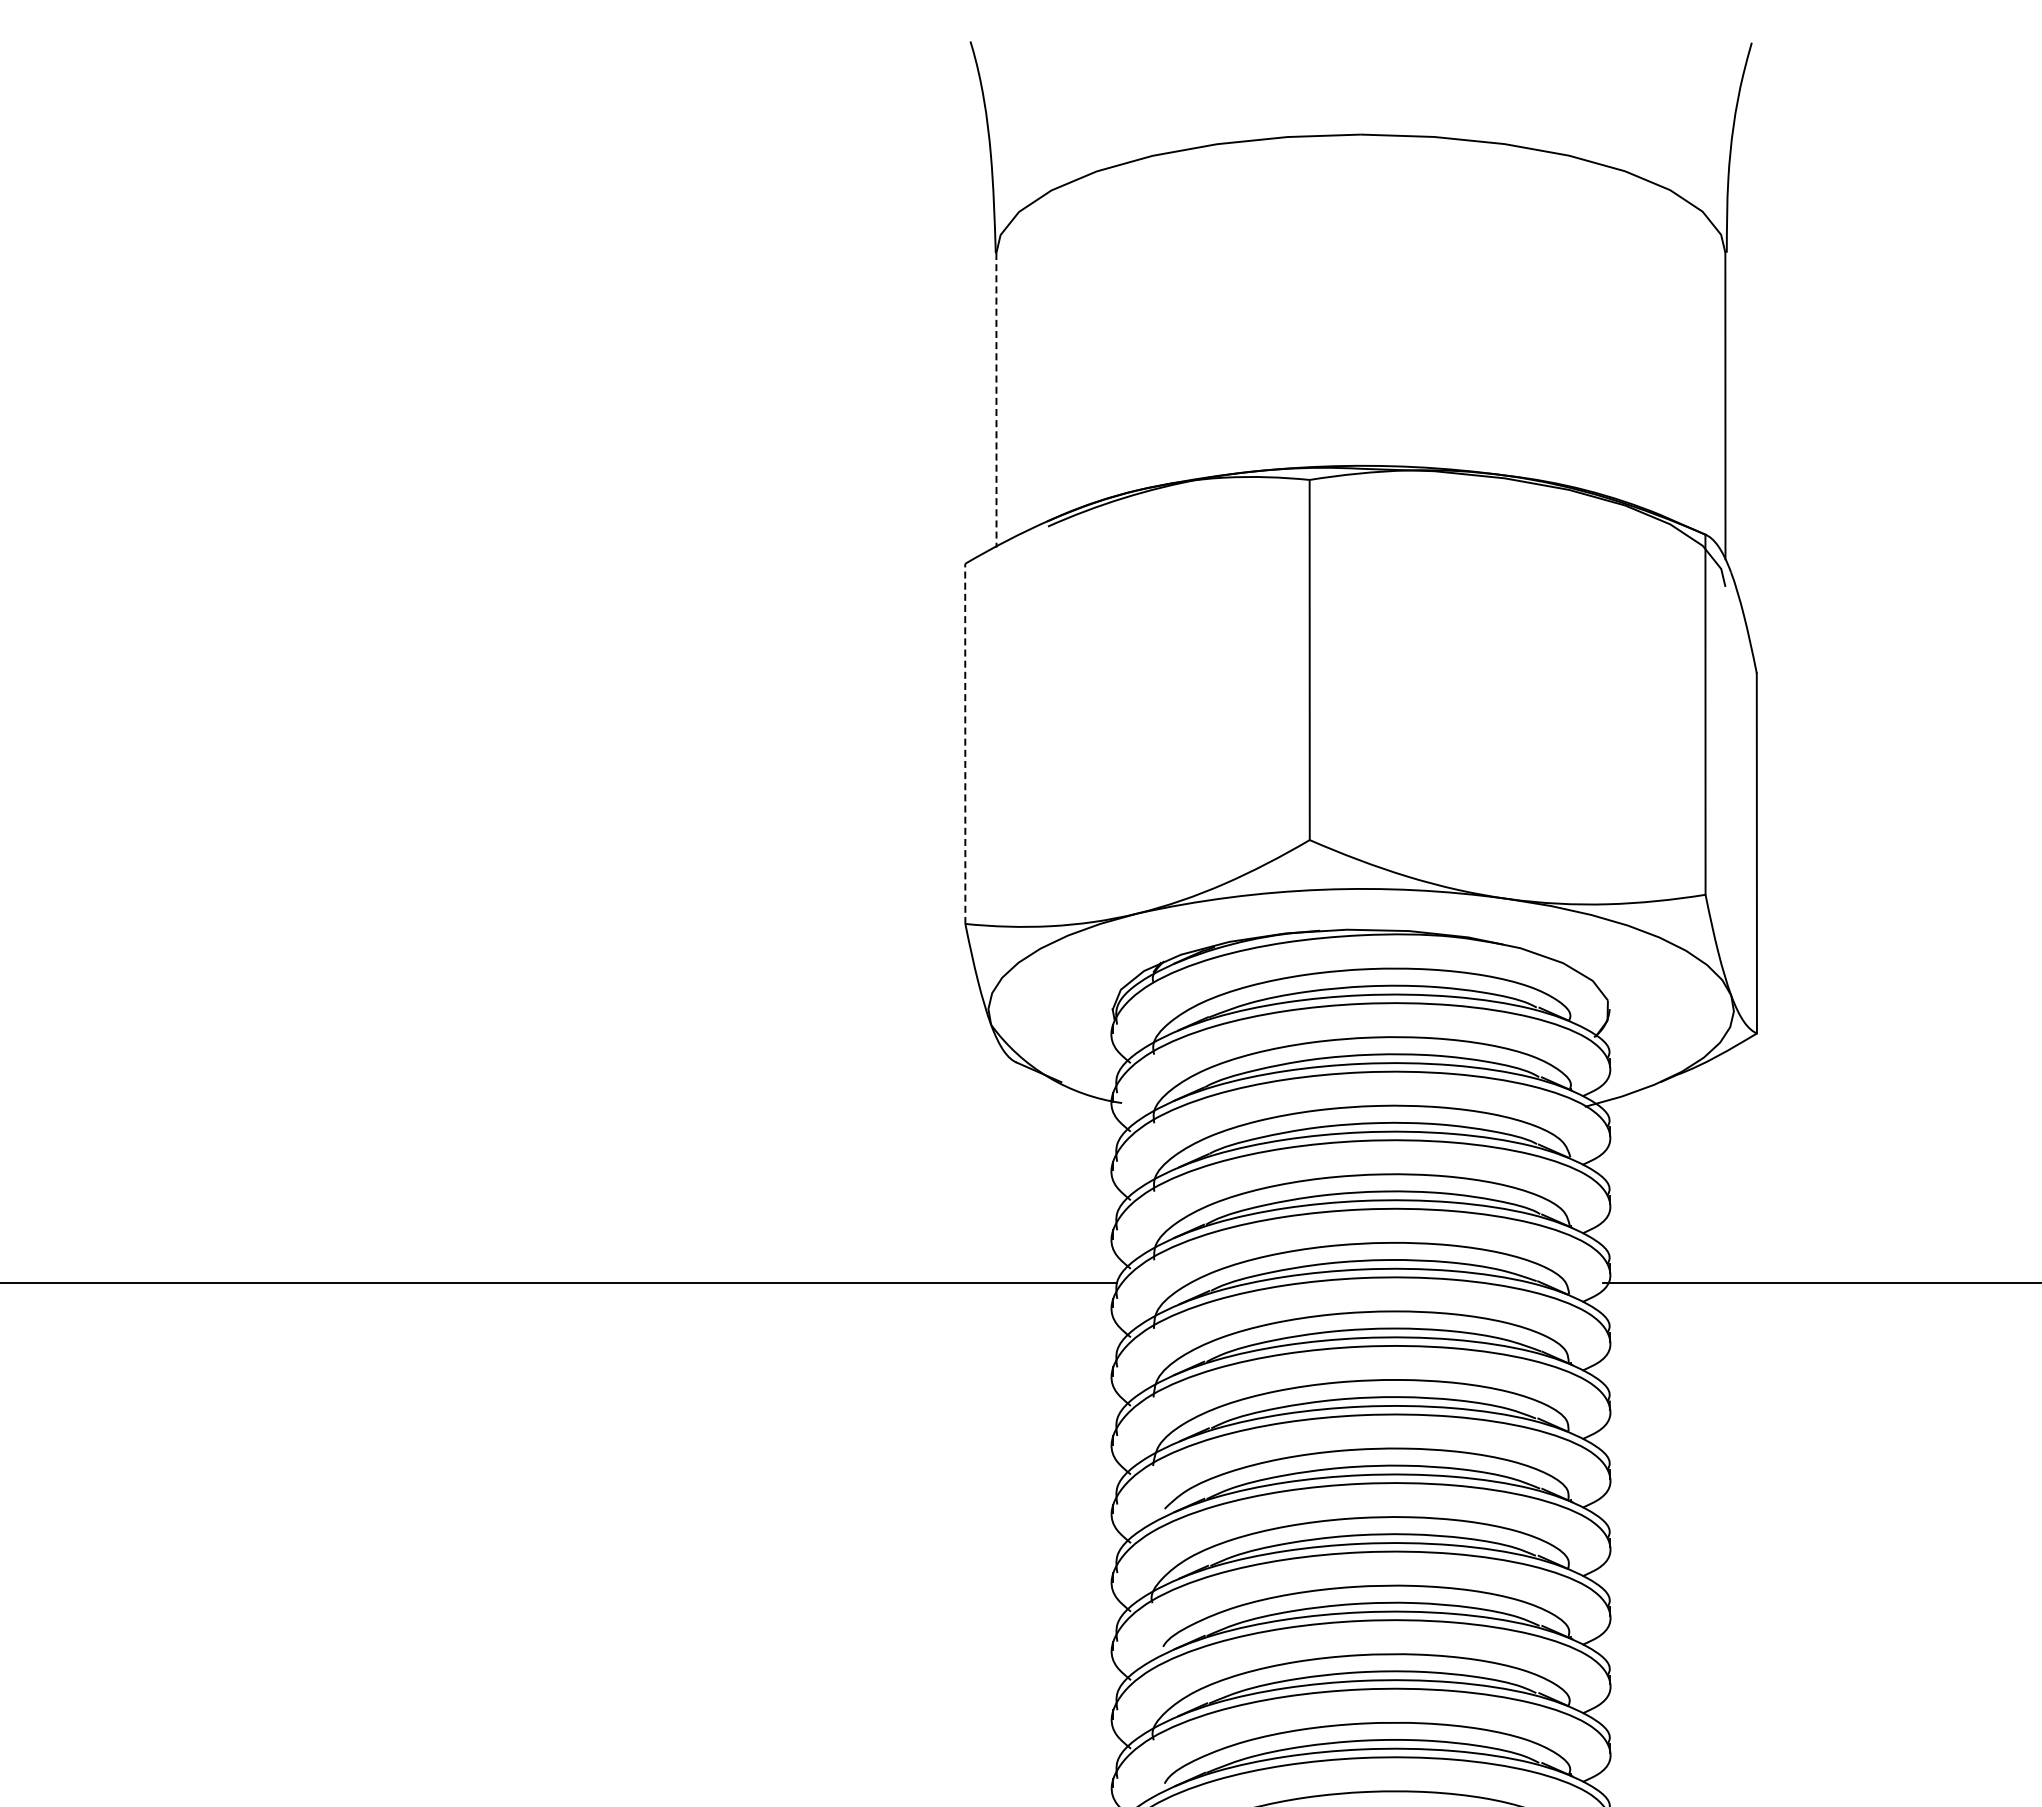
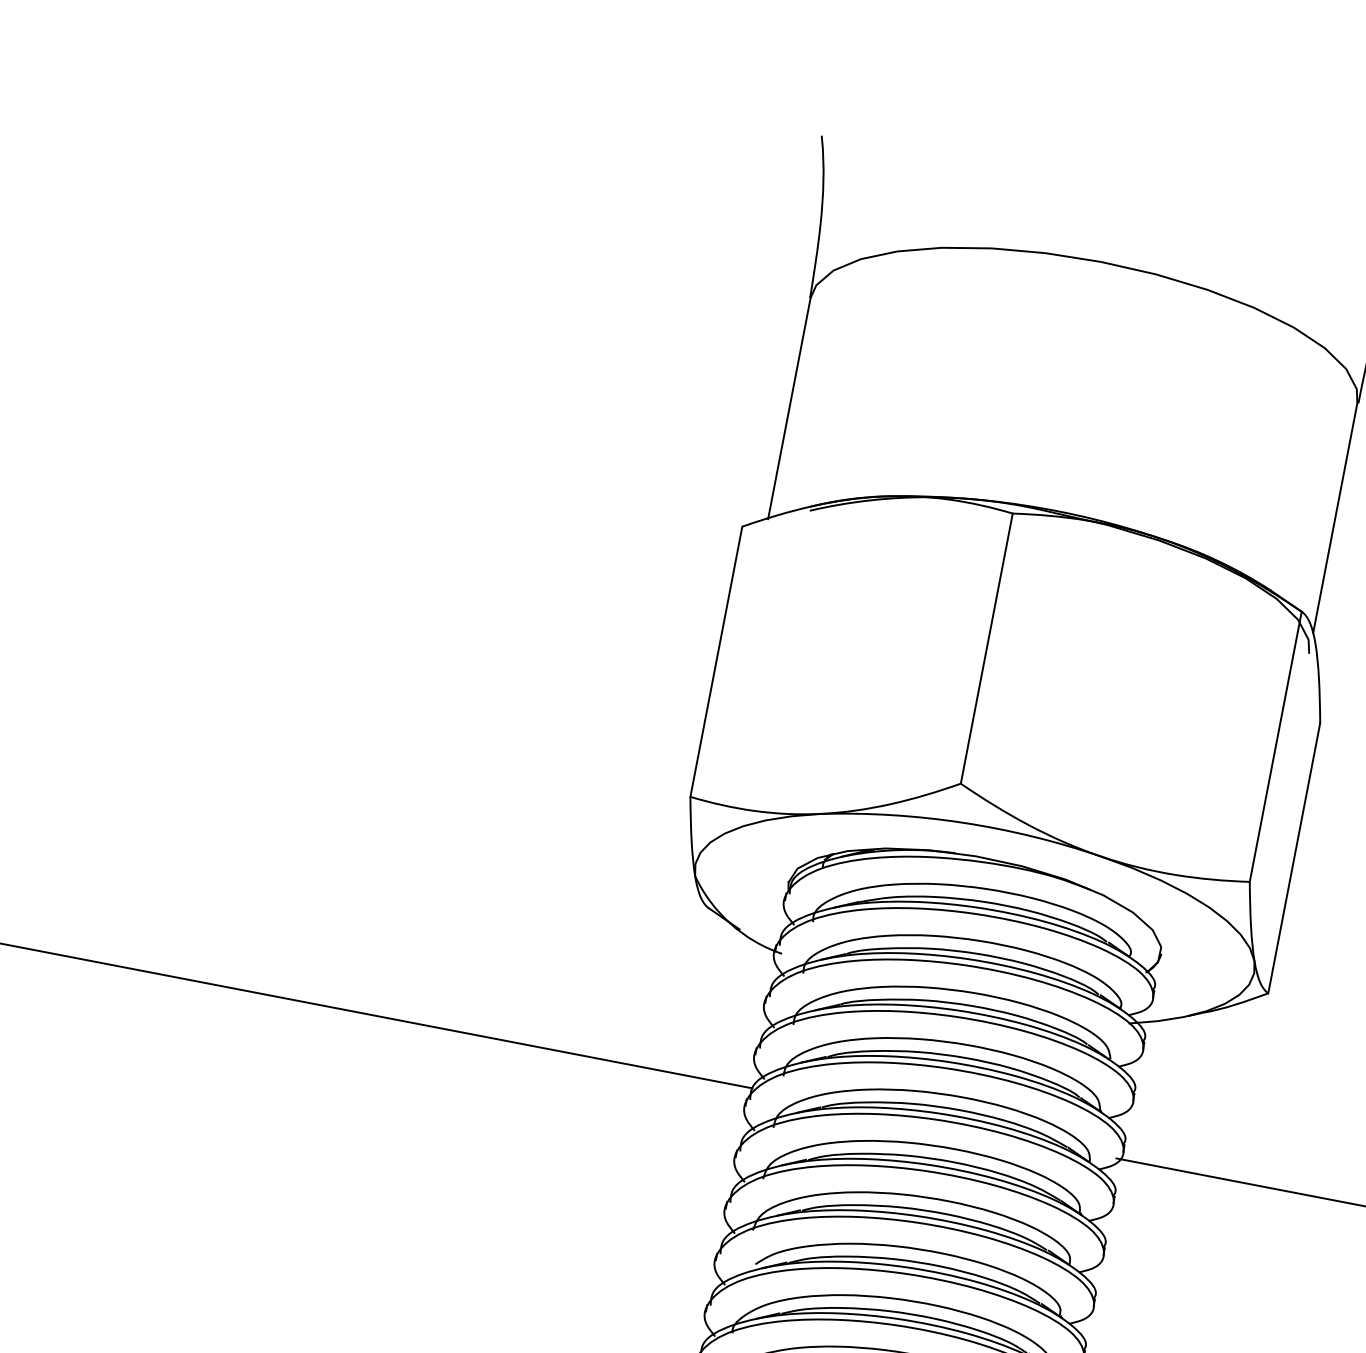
line: (996, 400) -> (789, 408), dashed -> solid
line: (965, 743) -> (716, 661), dashed -> solid

